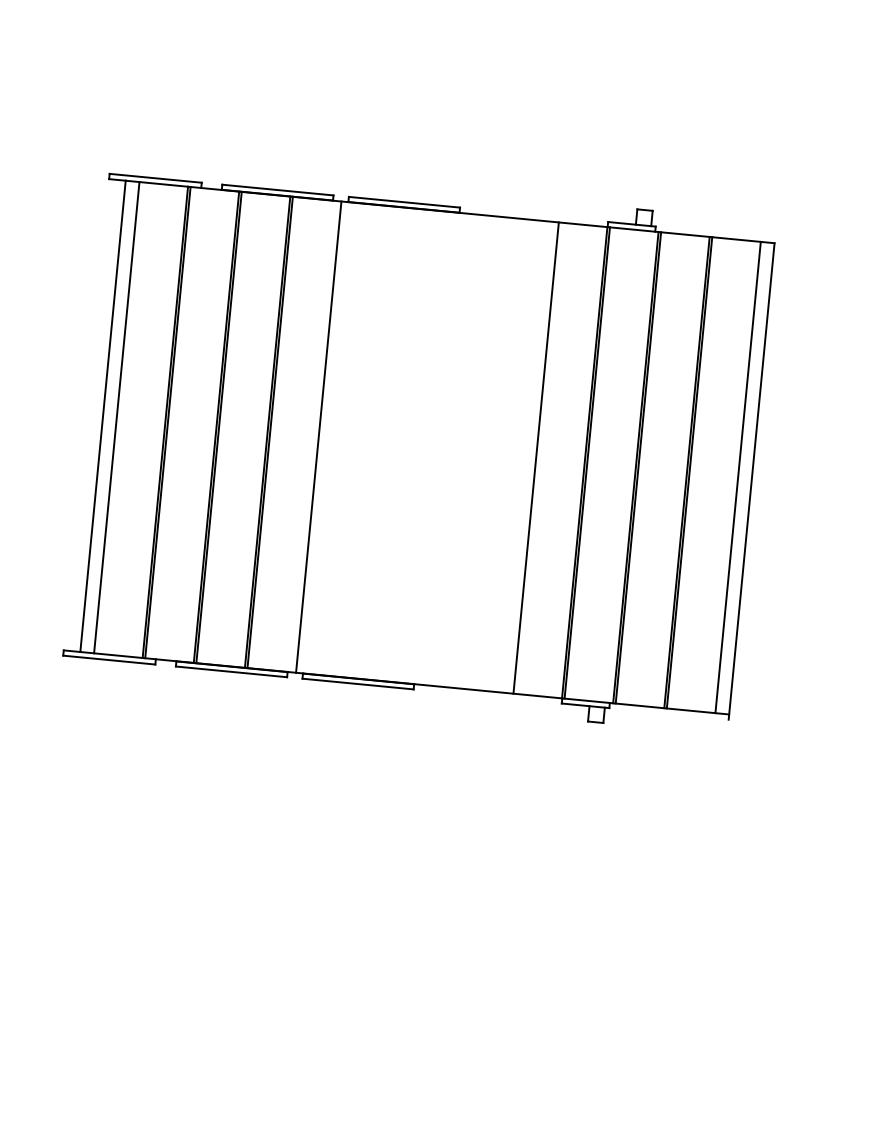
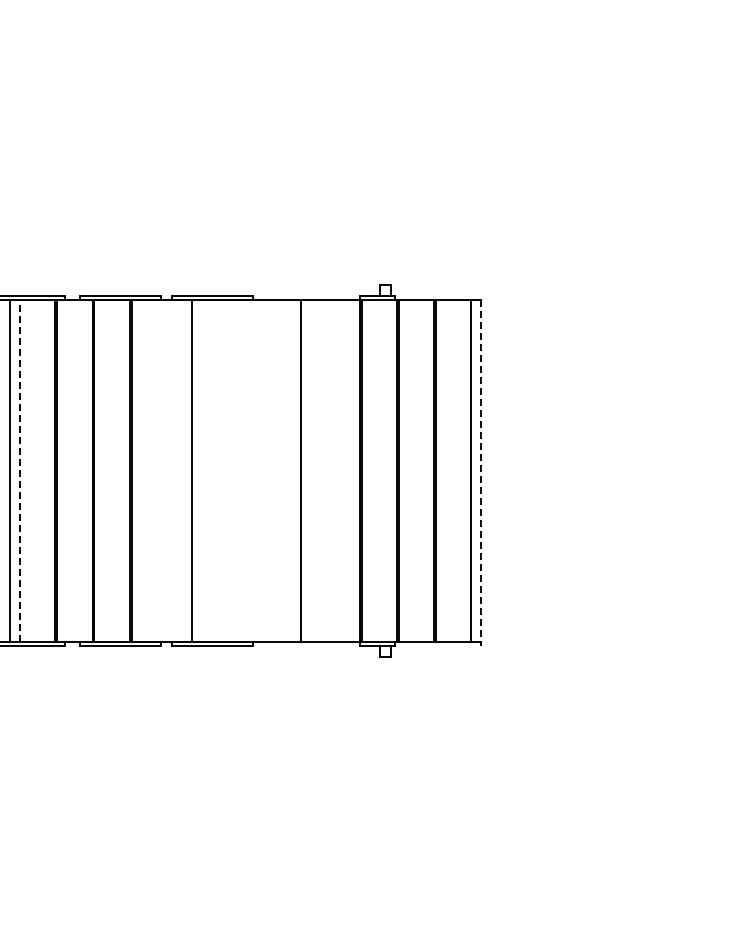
line: (117, 417) -> (20, 470), solid -> dashed
line: (318, 436) -> (191, 470), moved
line: (535, 457) -> (300, 470), moved
line: (751, 482) -> (481, 473), solid -> dashed

